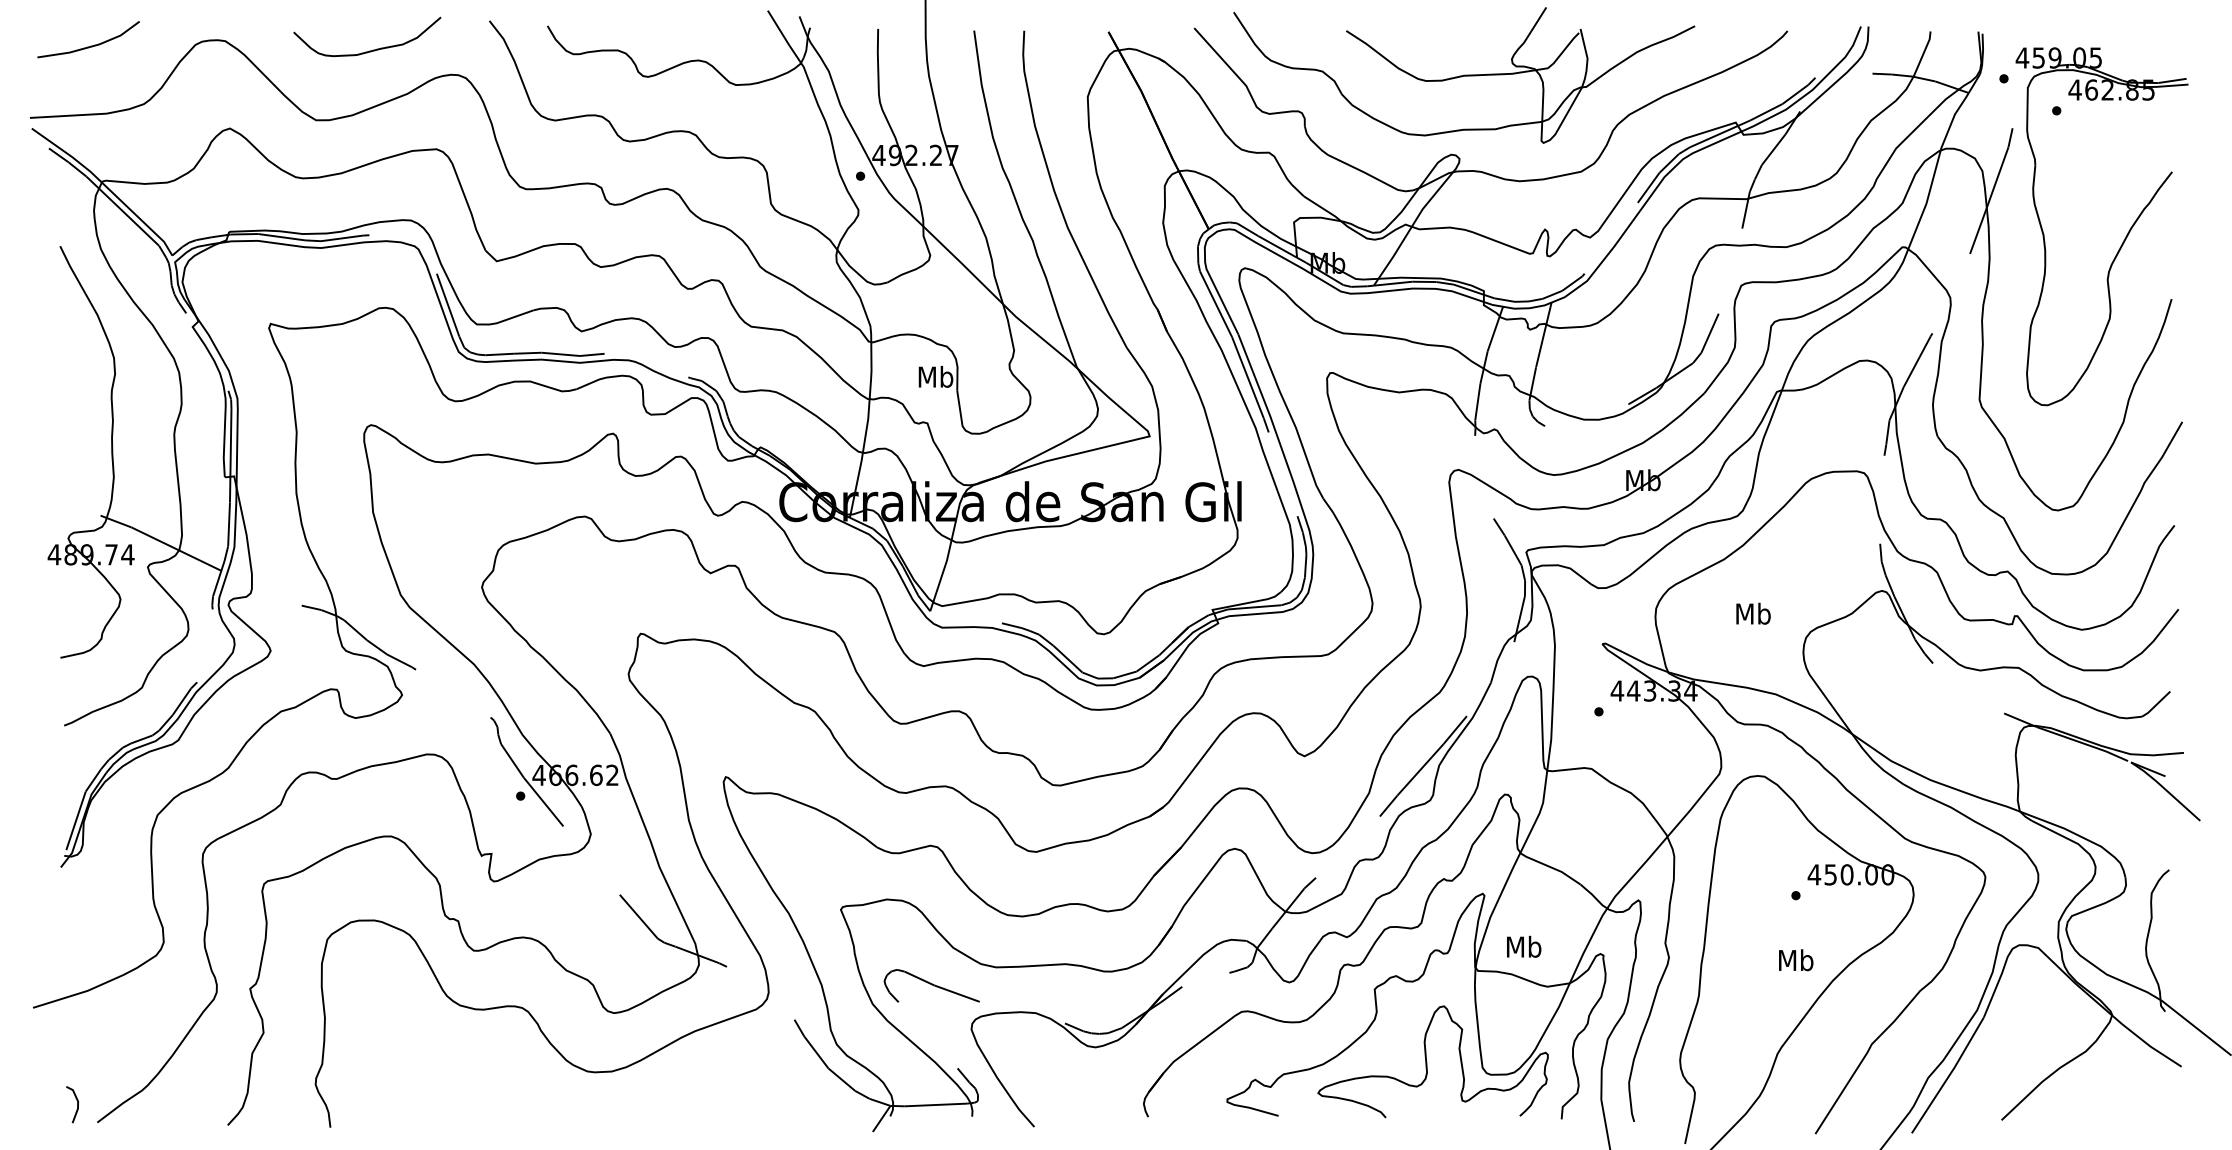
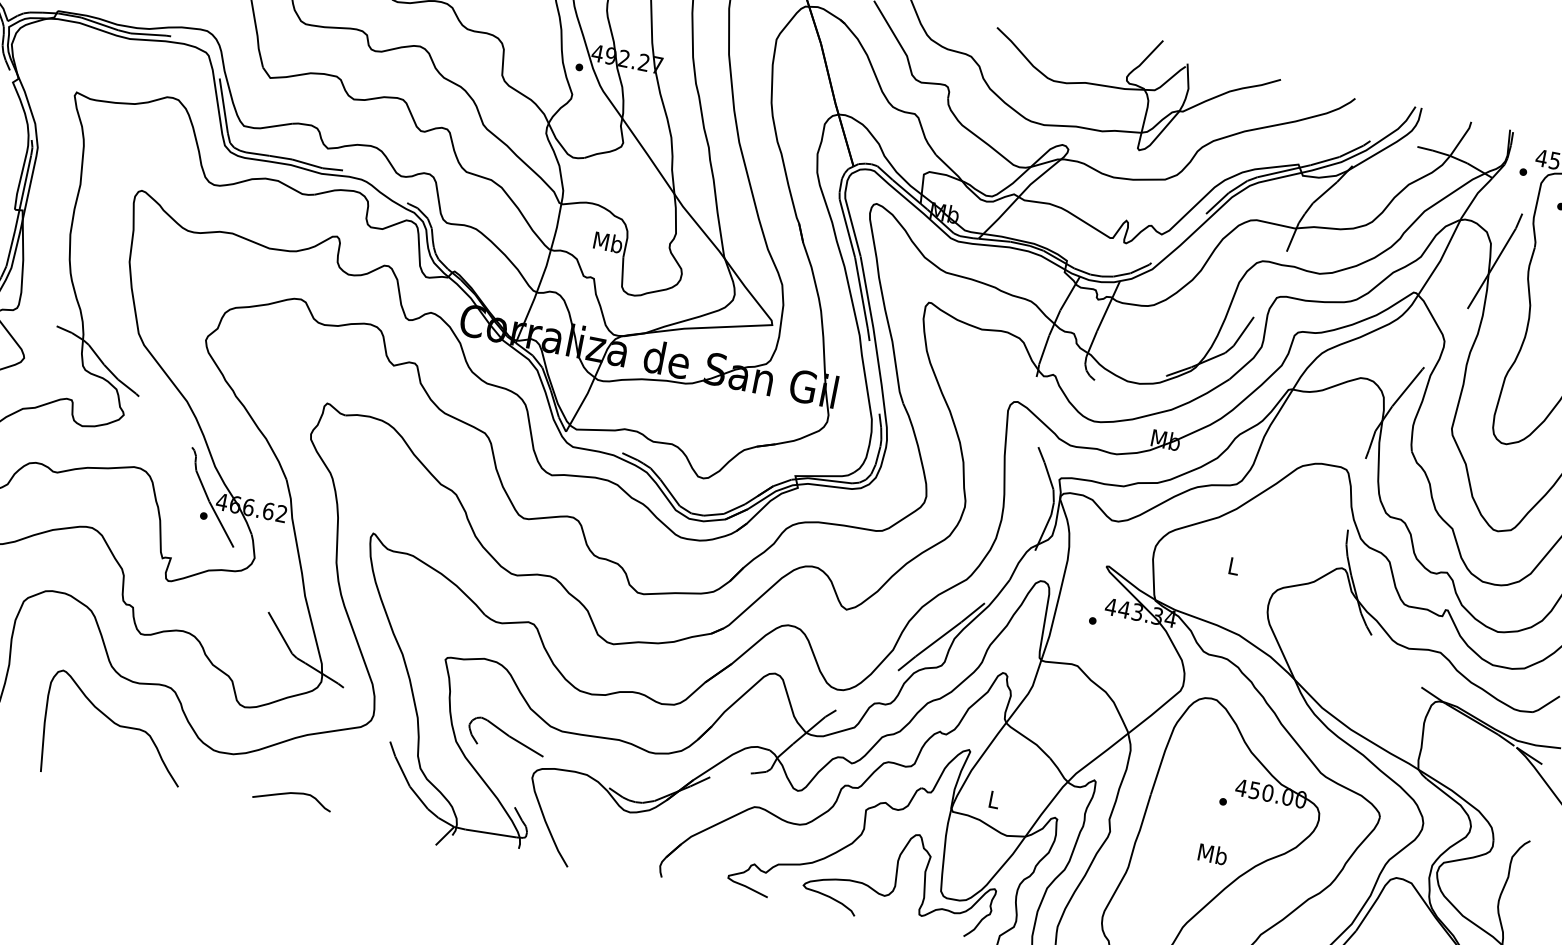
text: (1753, 613) -> (1234, 565), Mb -> L
text: (1524, 946) -> (994, 799), Mb -> L
curve: (469, 1065) -> (118, 726), added
curve: (692, 1104) -> (293, 794), added

